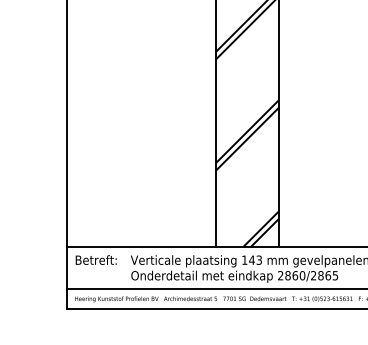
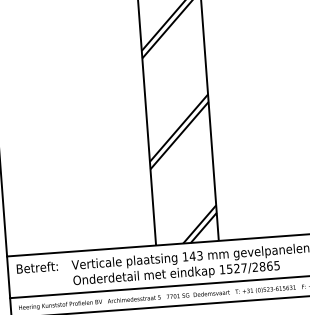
text: (291, 275) -> (233, 268), 2860/2865 -> 1527/2865

